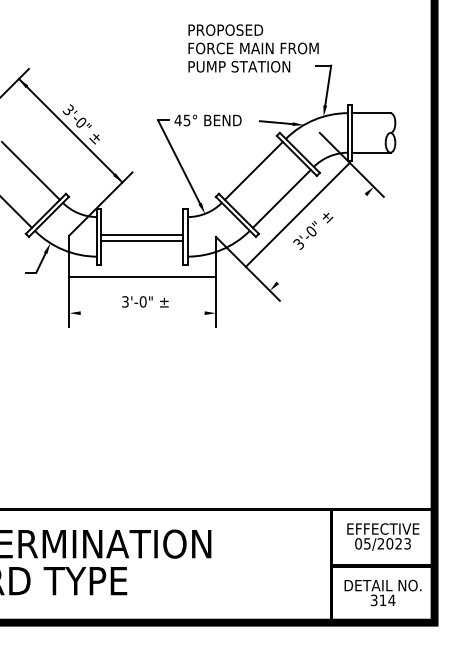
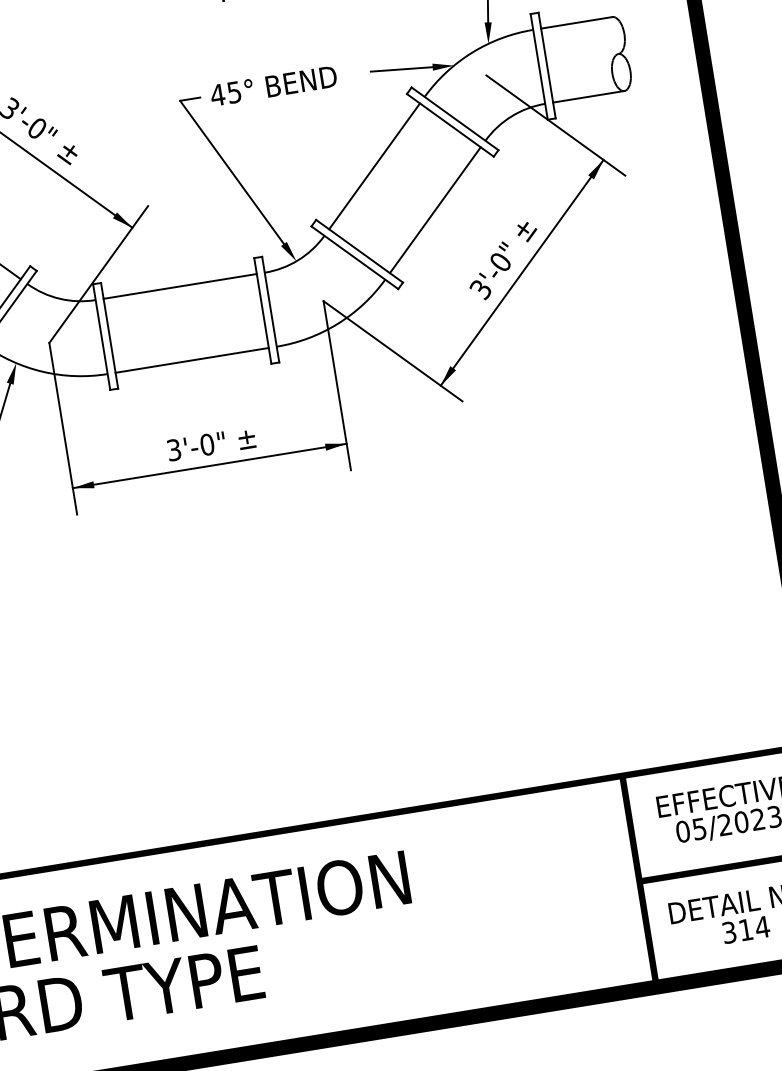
line: (297, 214) -> (521, 272), moved
line: (142, 235) -> (180, 287), moved
line: (142, 240) -> (192, 360), moved
line: (142, 277) -> (209, 466), moved

